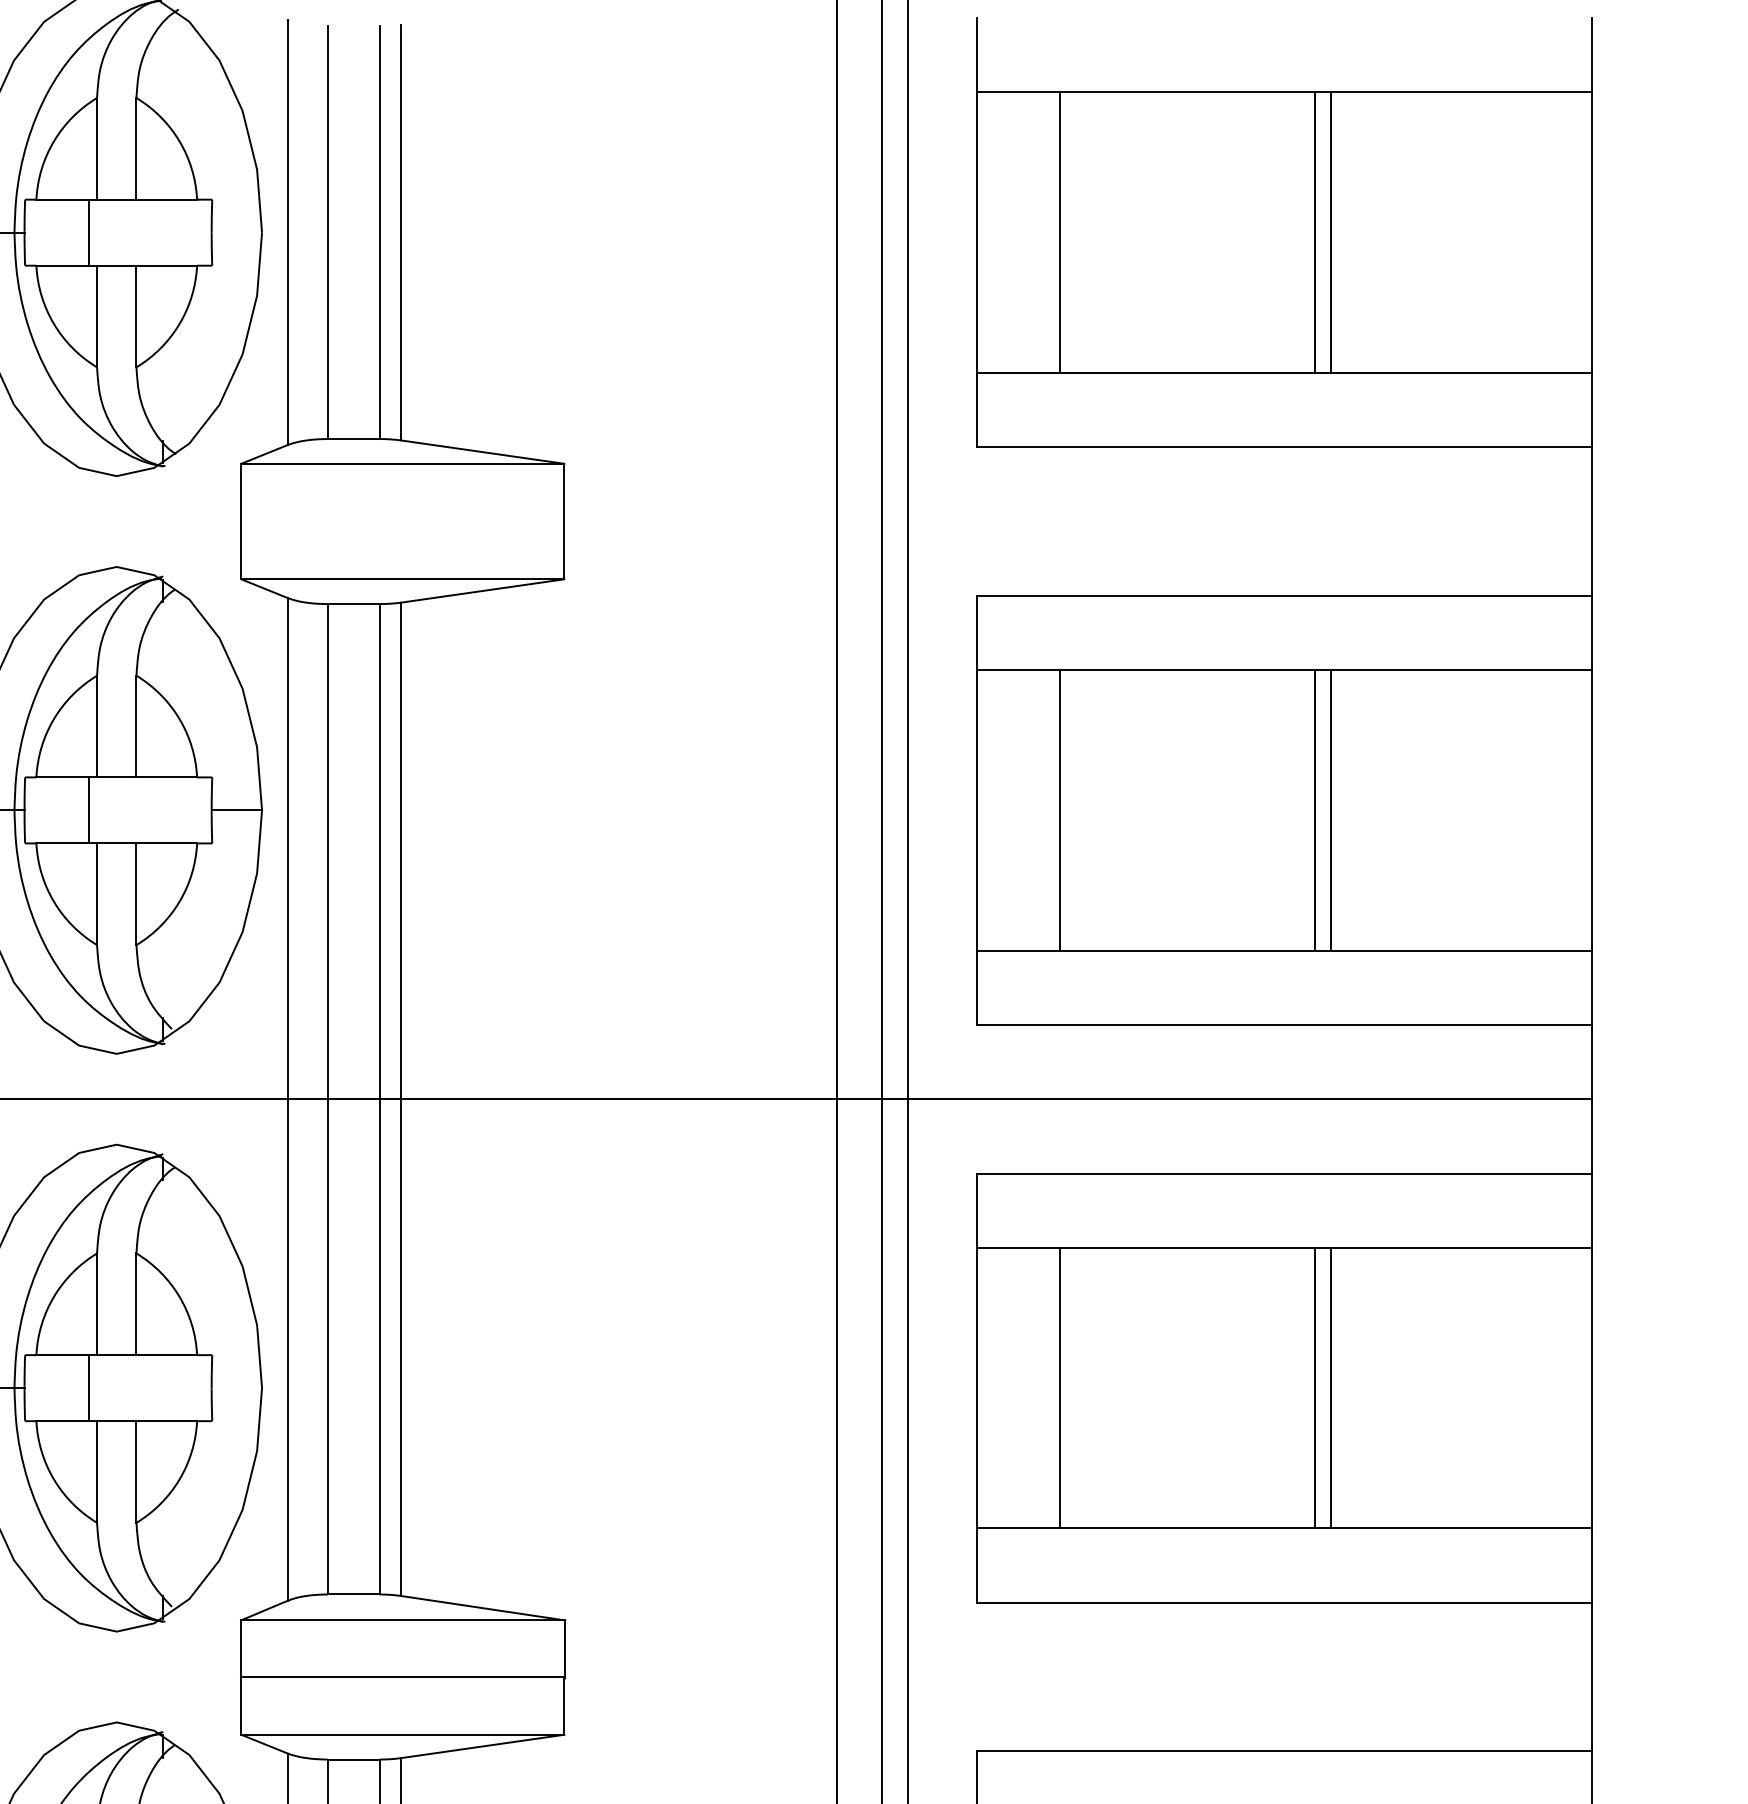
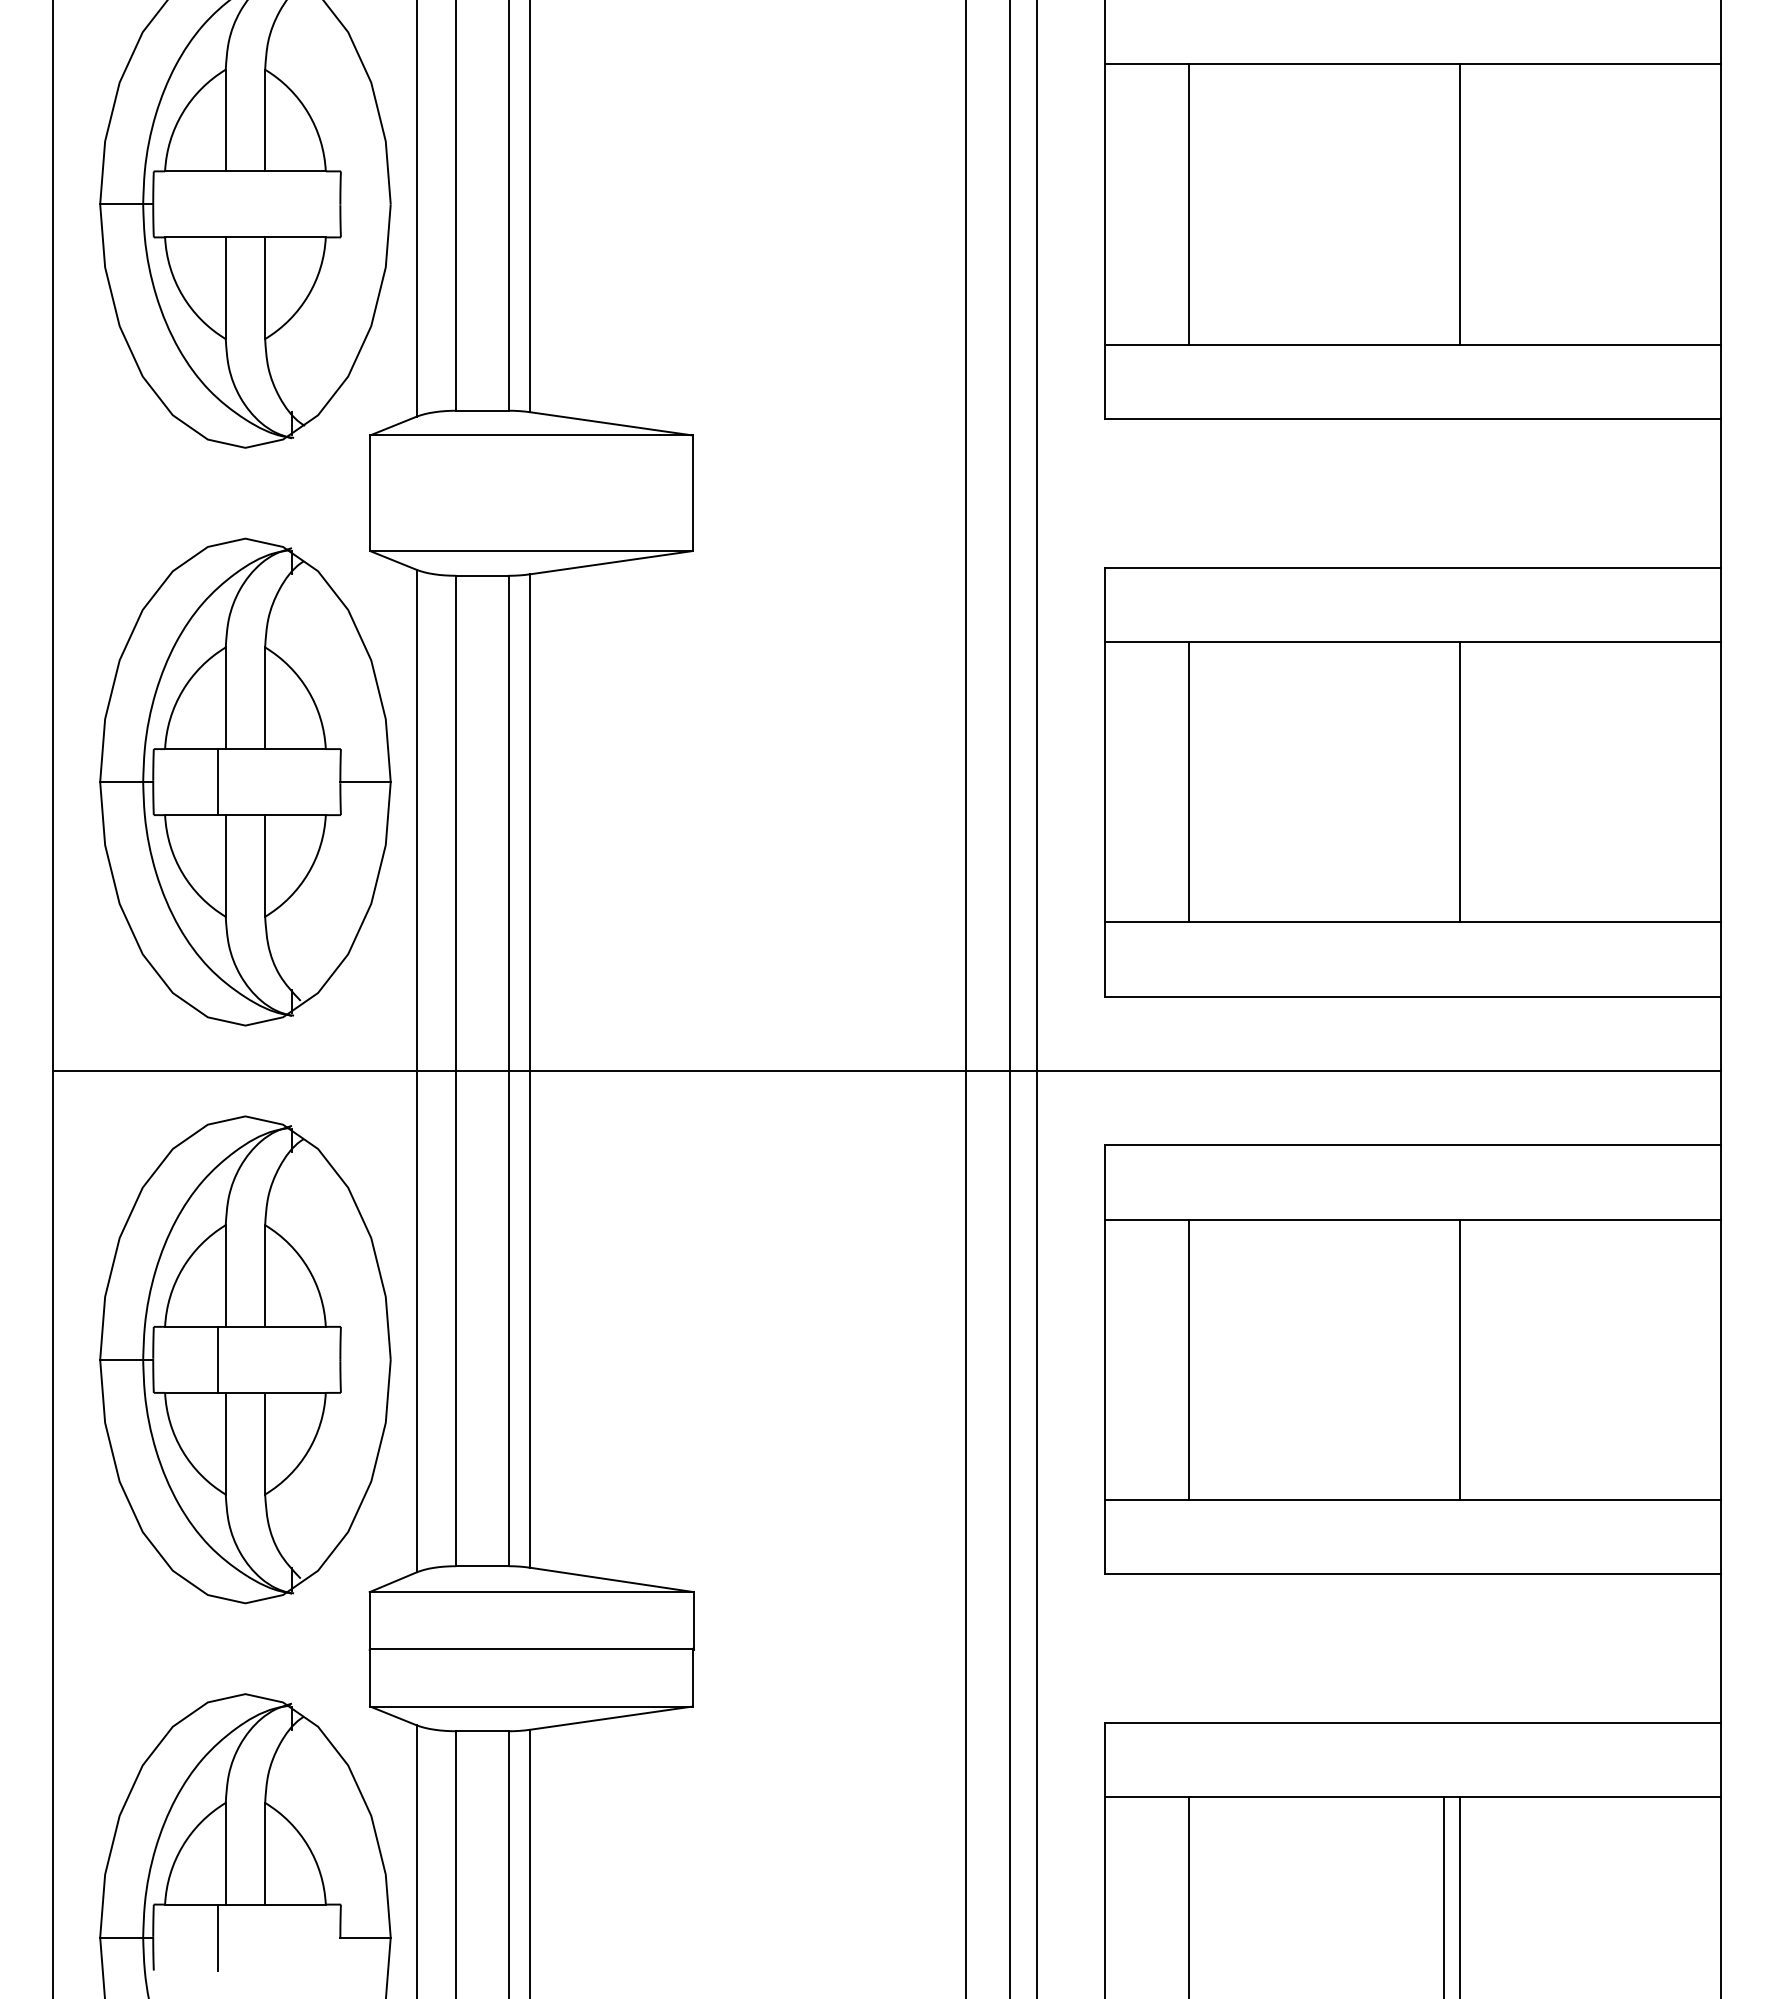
line: (89, 232) -> (218, 204), removed
line: (1314, 232) -> (1443, 204), removed
line: (1314, 809) -> (1443, 781), removed
line: (1314, 1387) -> (1443, 1359), removed

